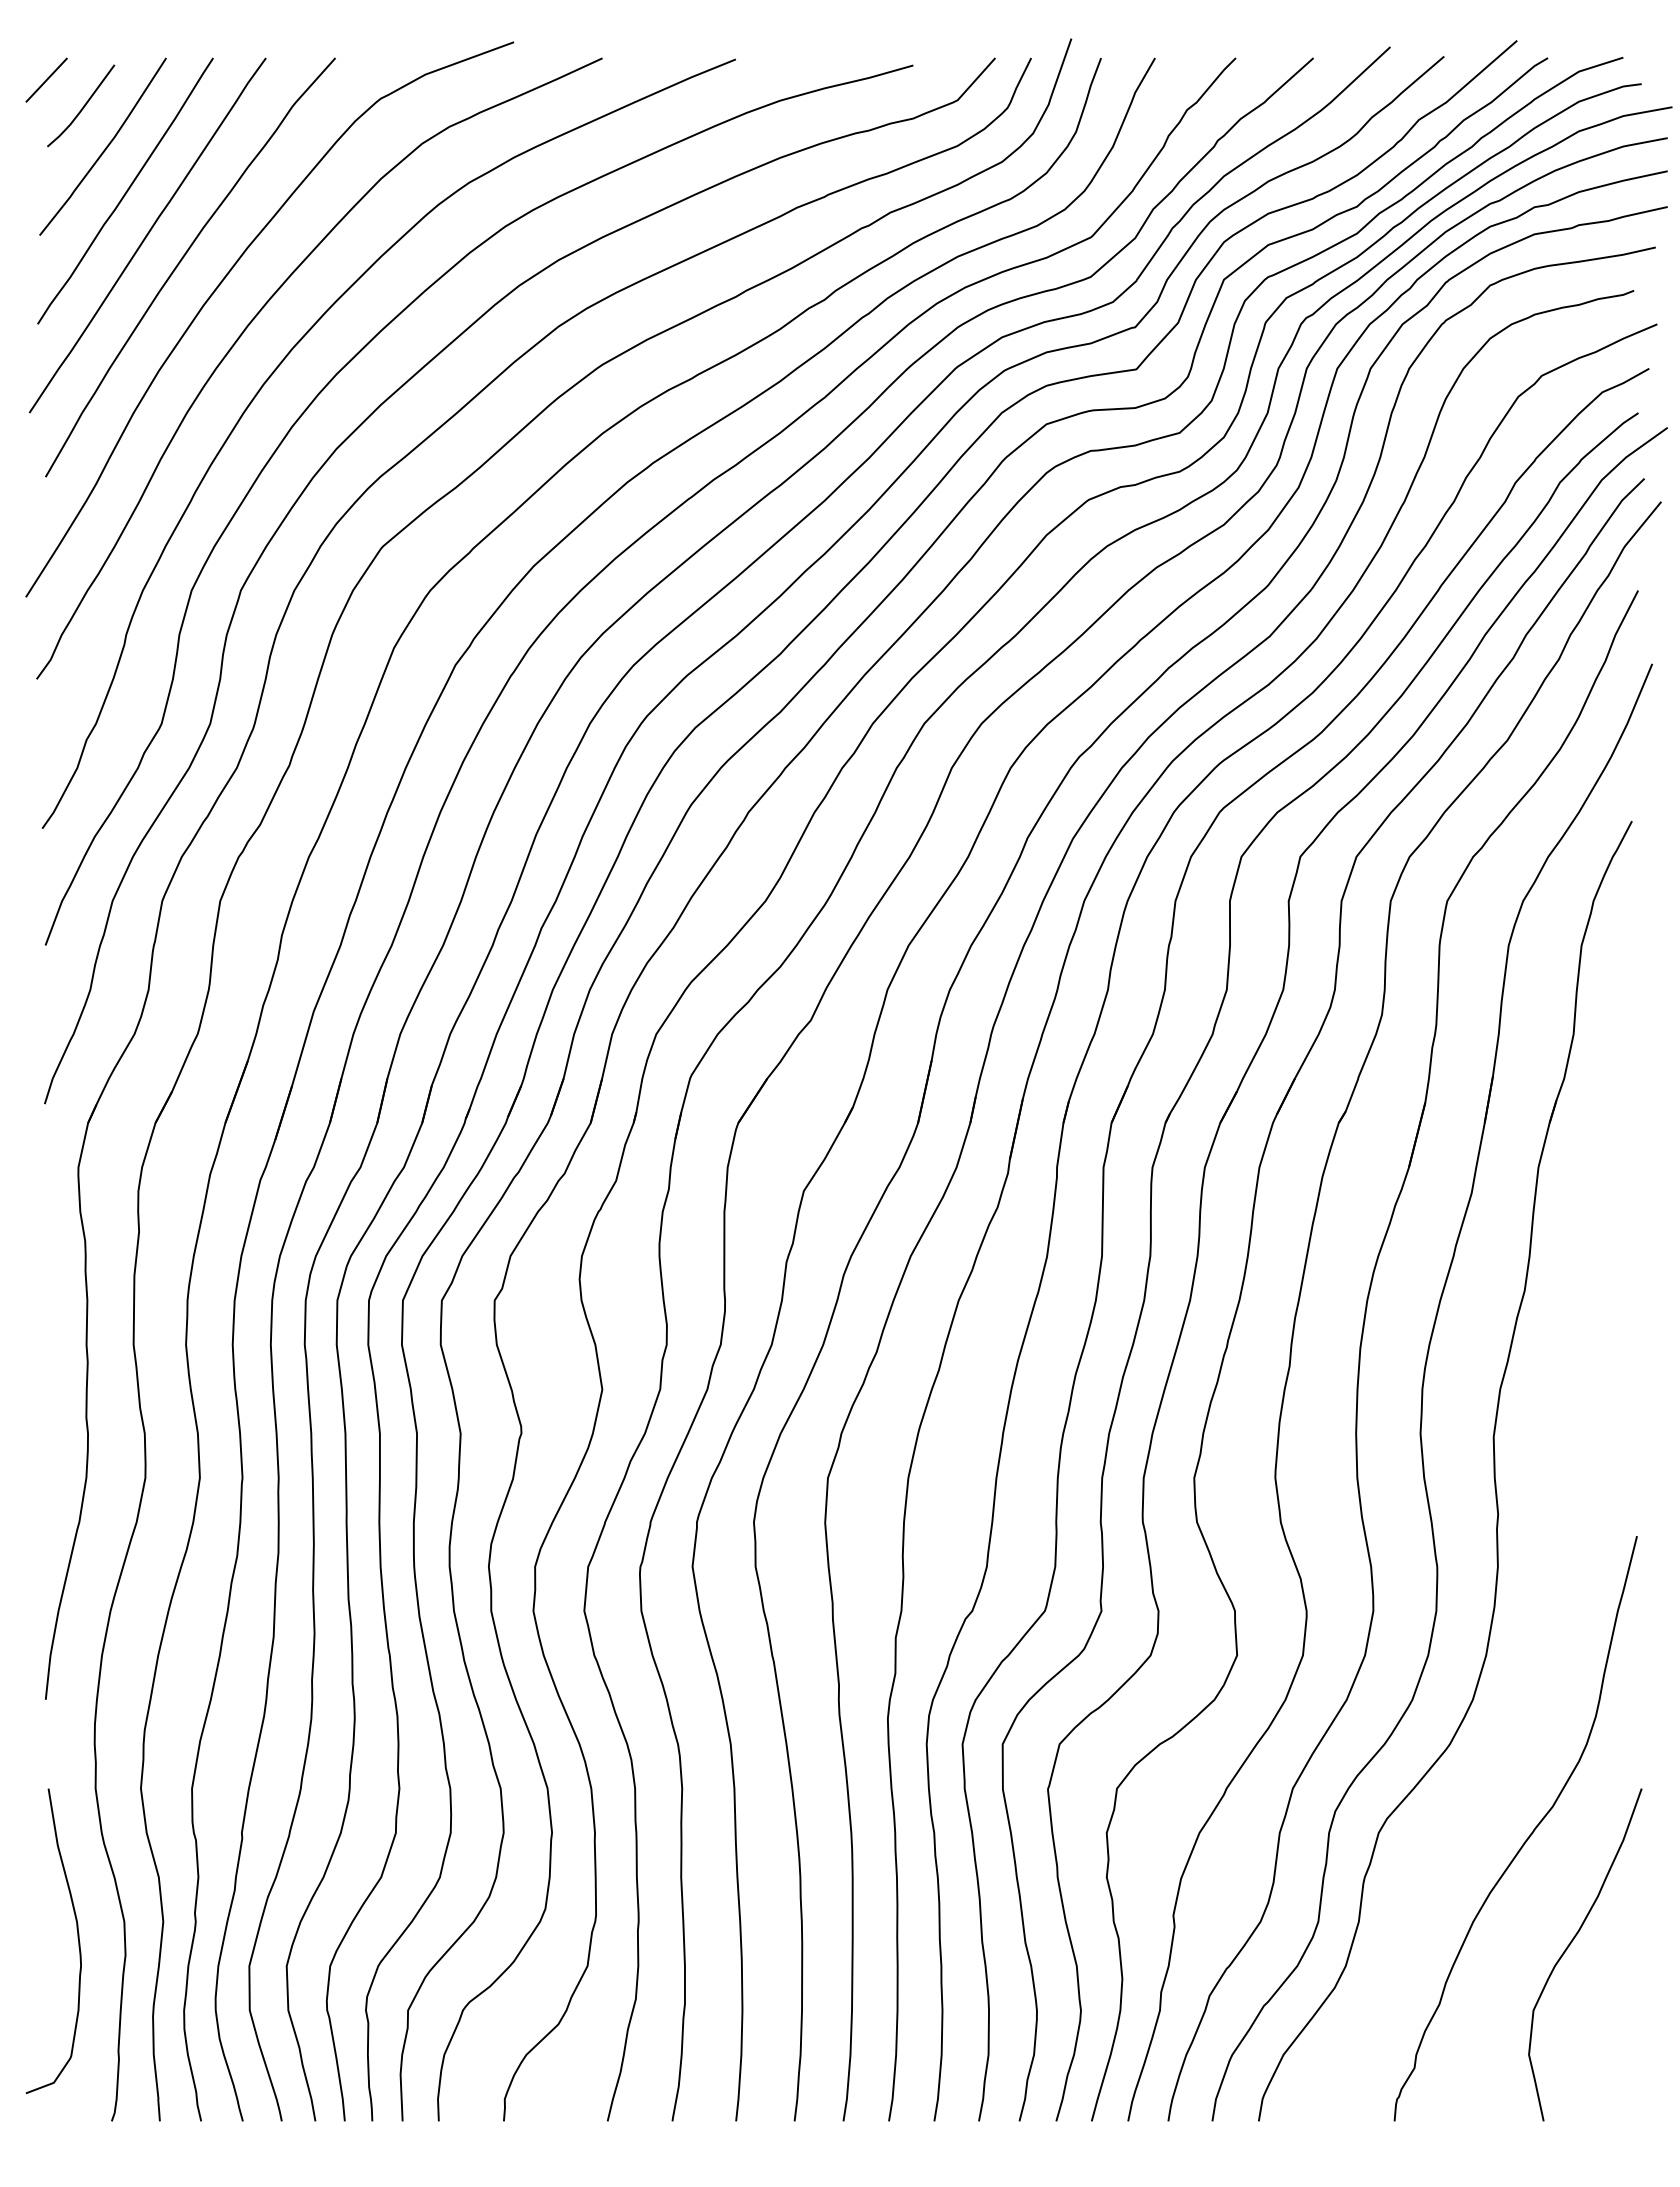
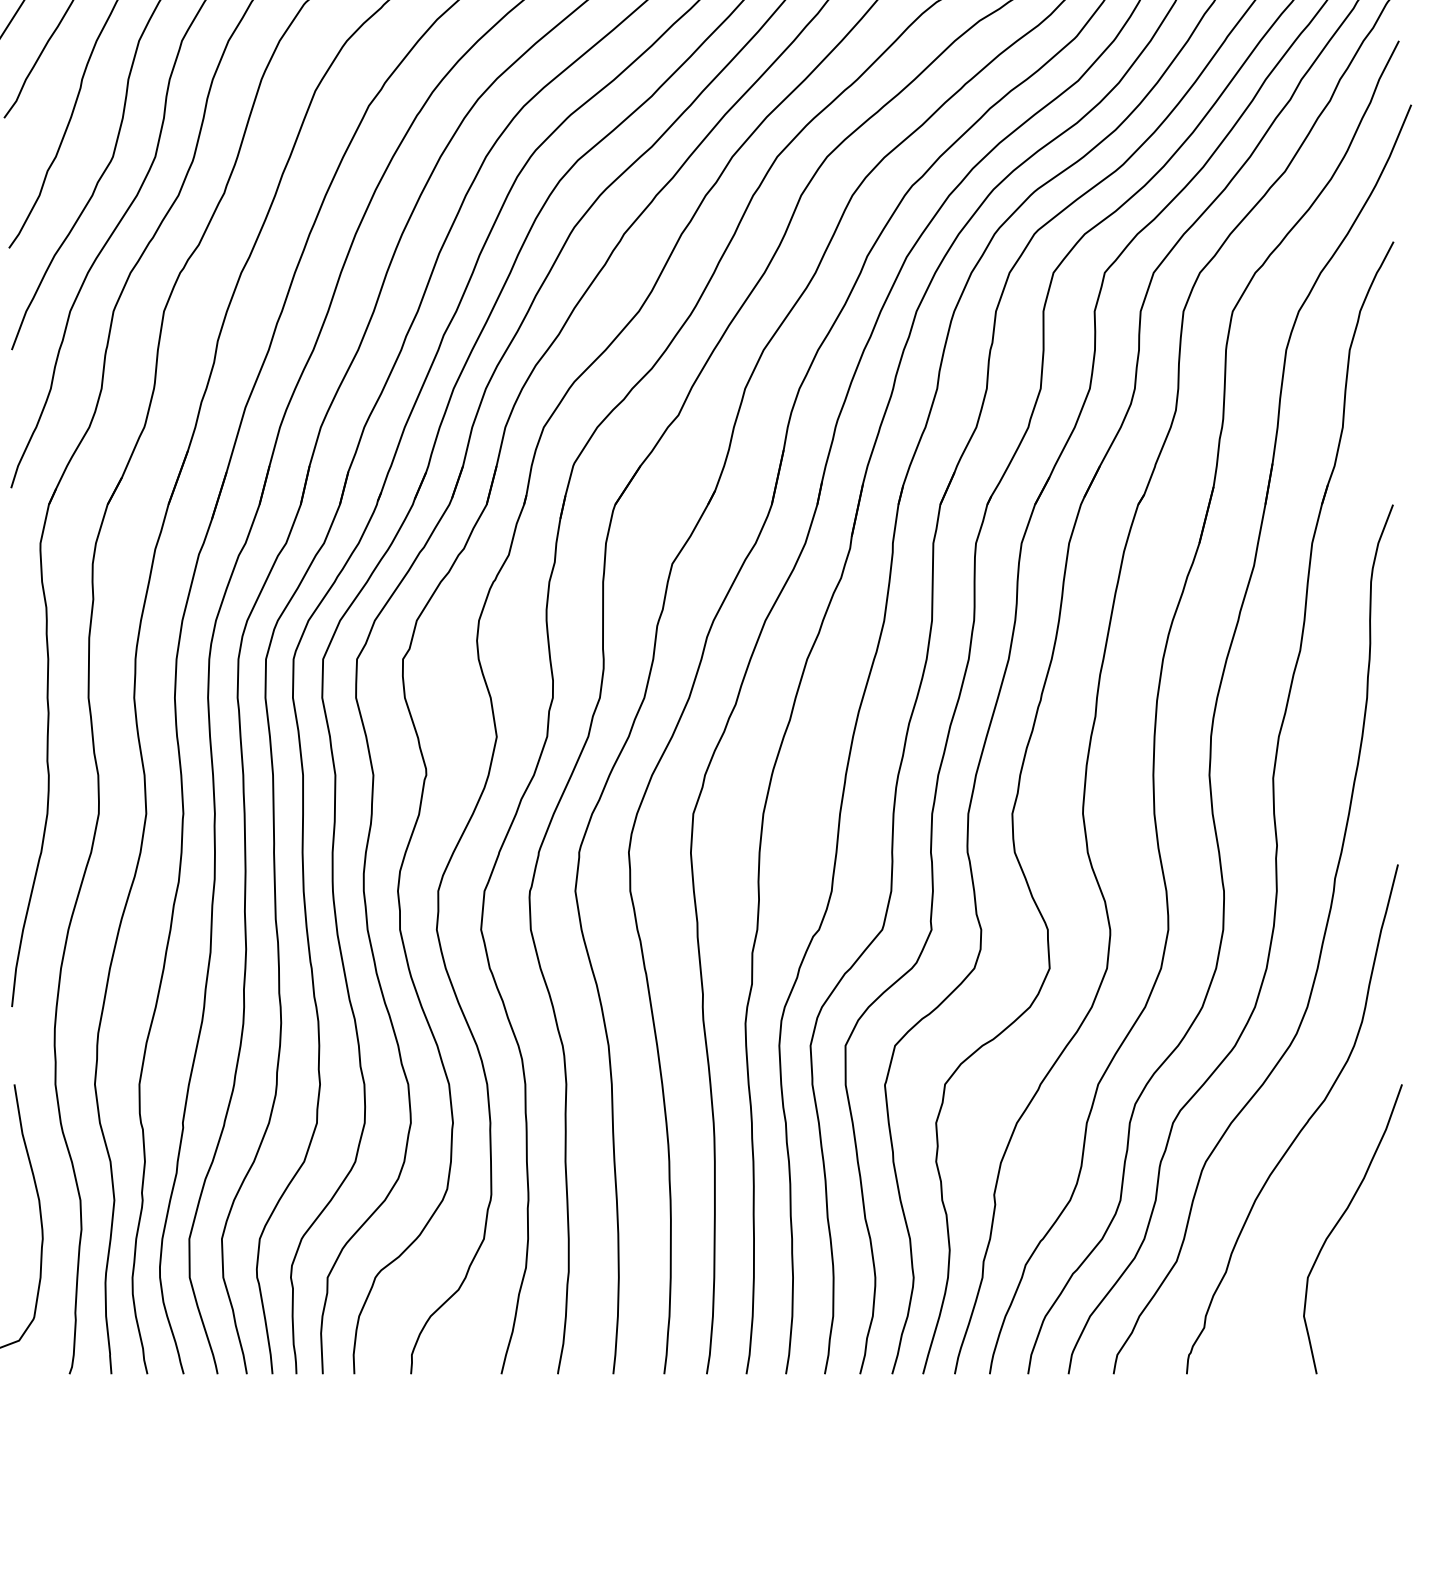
curve: (1547, 1635) -> (1320, 951), added

